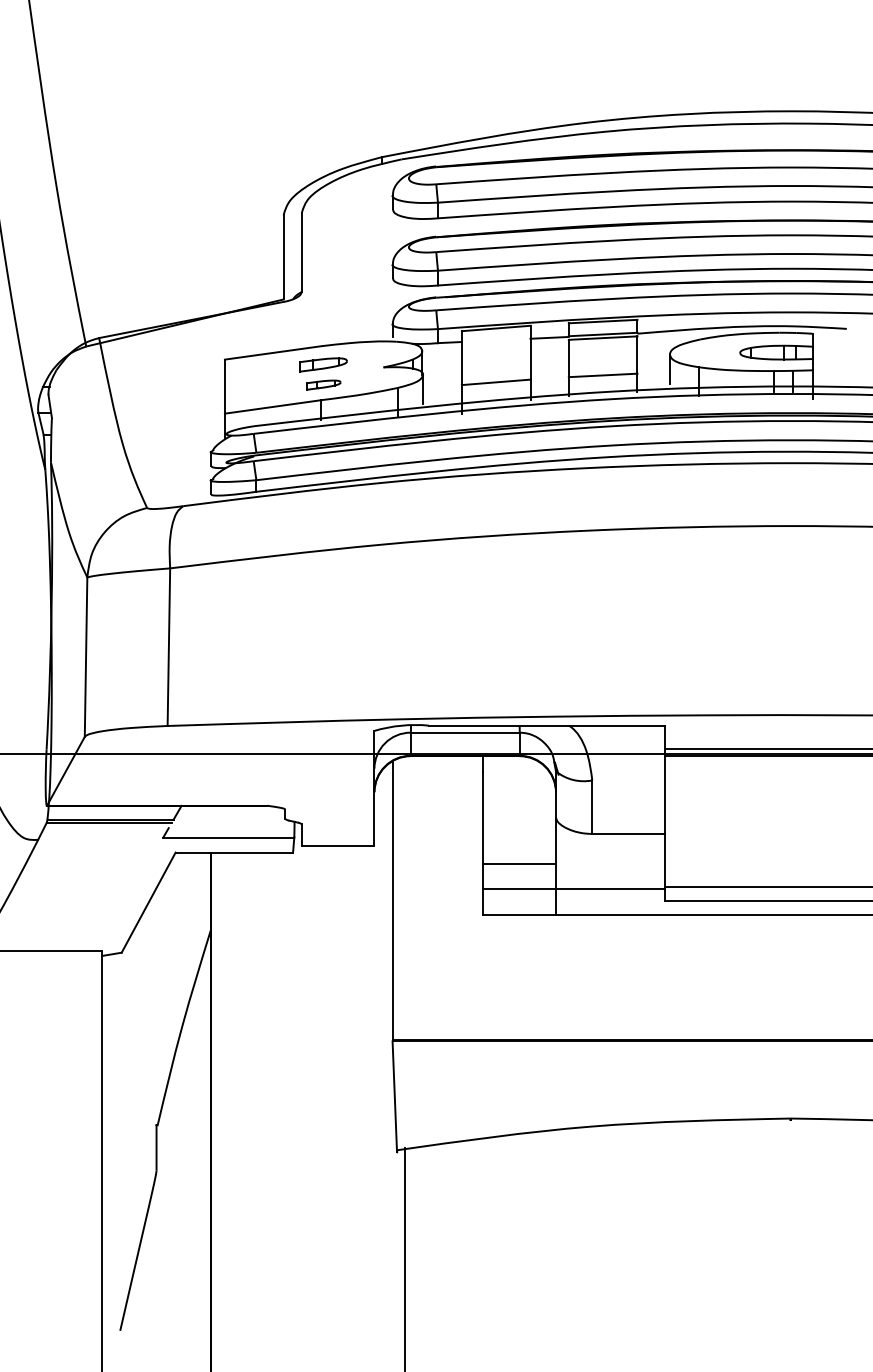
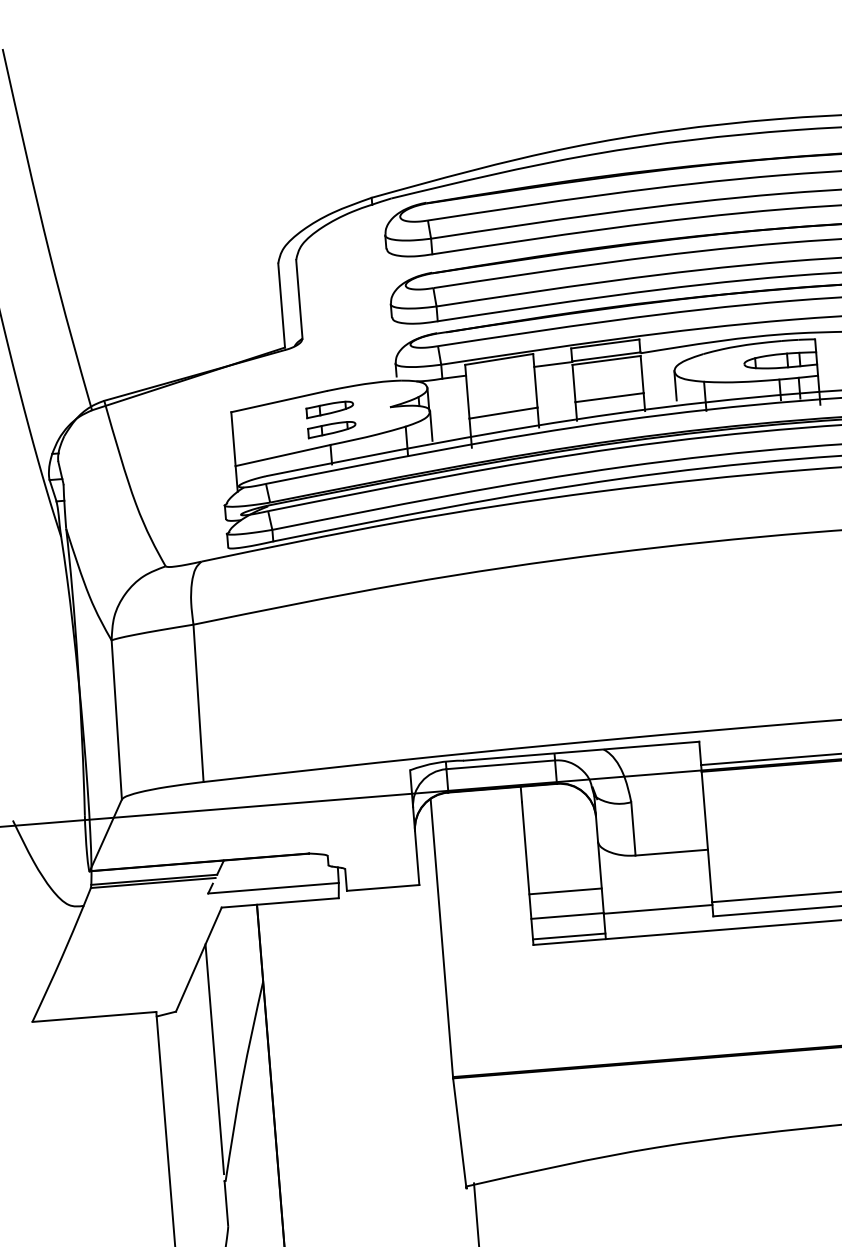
part: (323, 384) -> (331, 429), size x1.43
line: (519, 909) -> (569, 936), added
line: (156, 1003) -> (214, 1059), added

